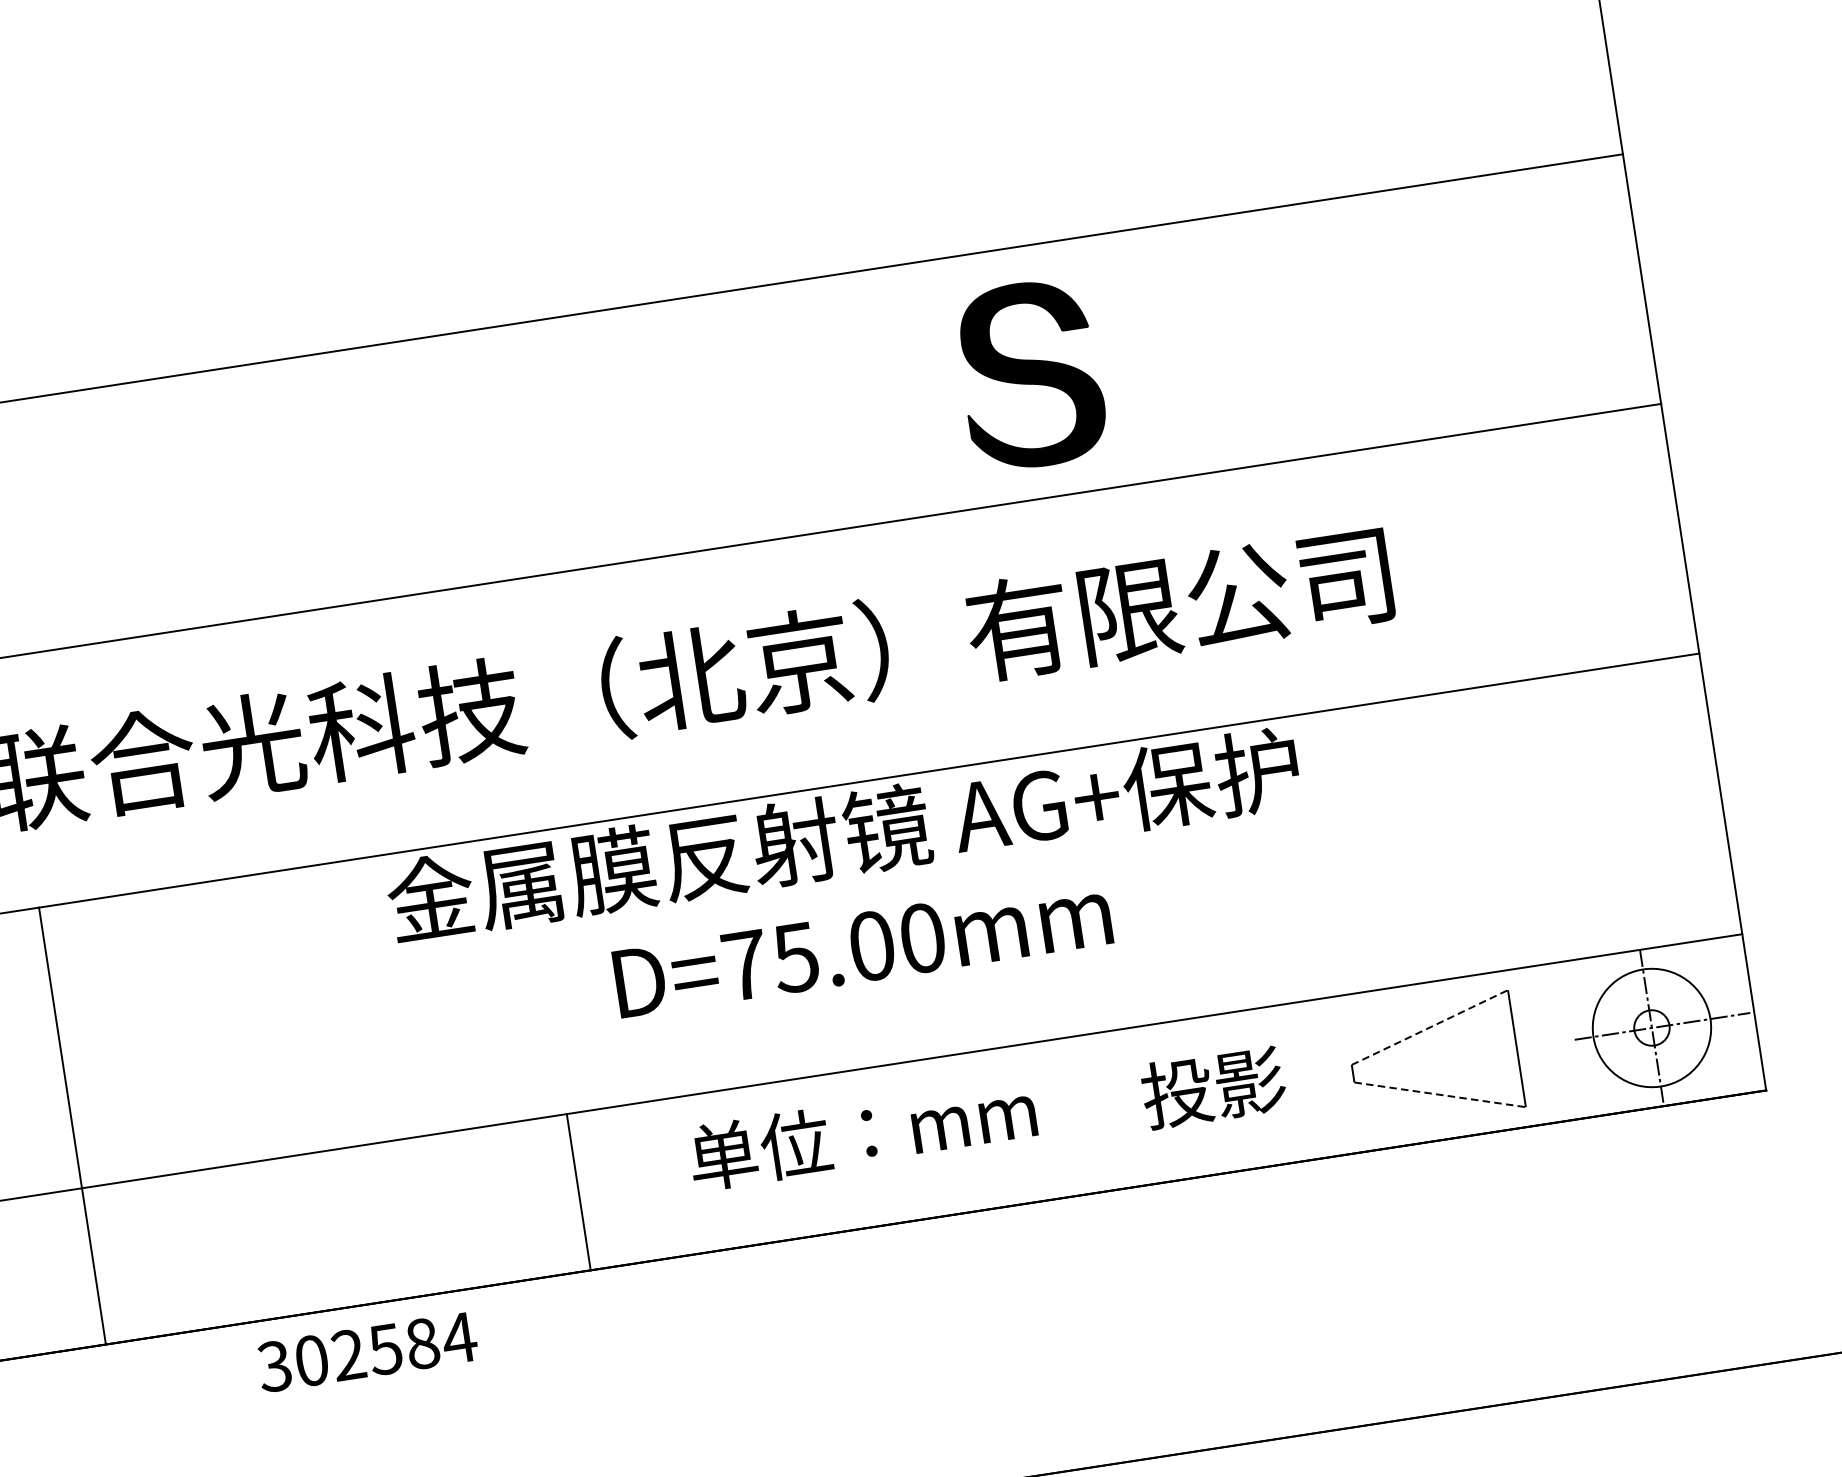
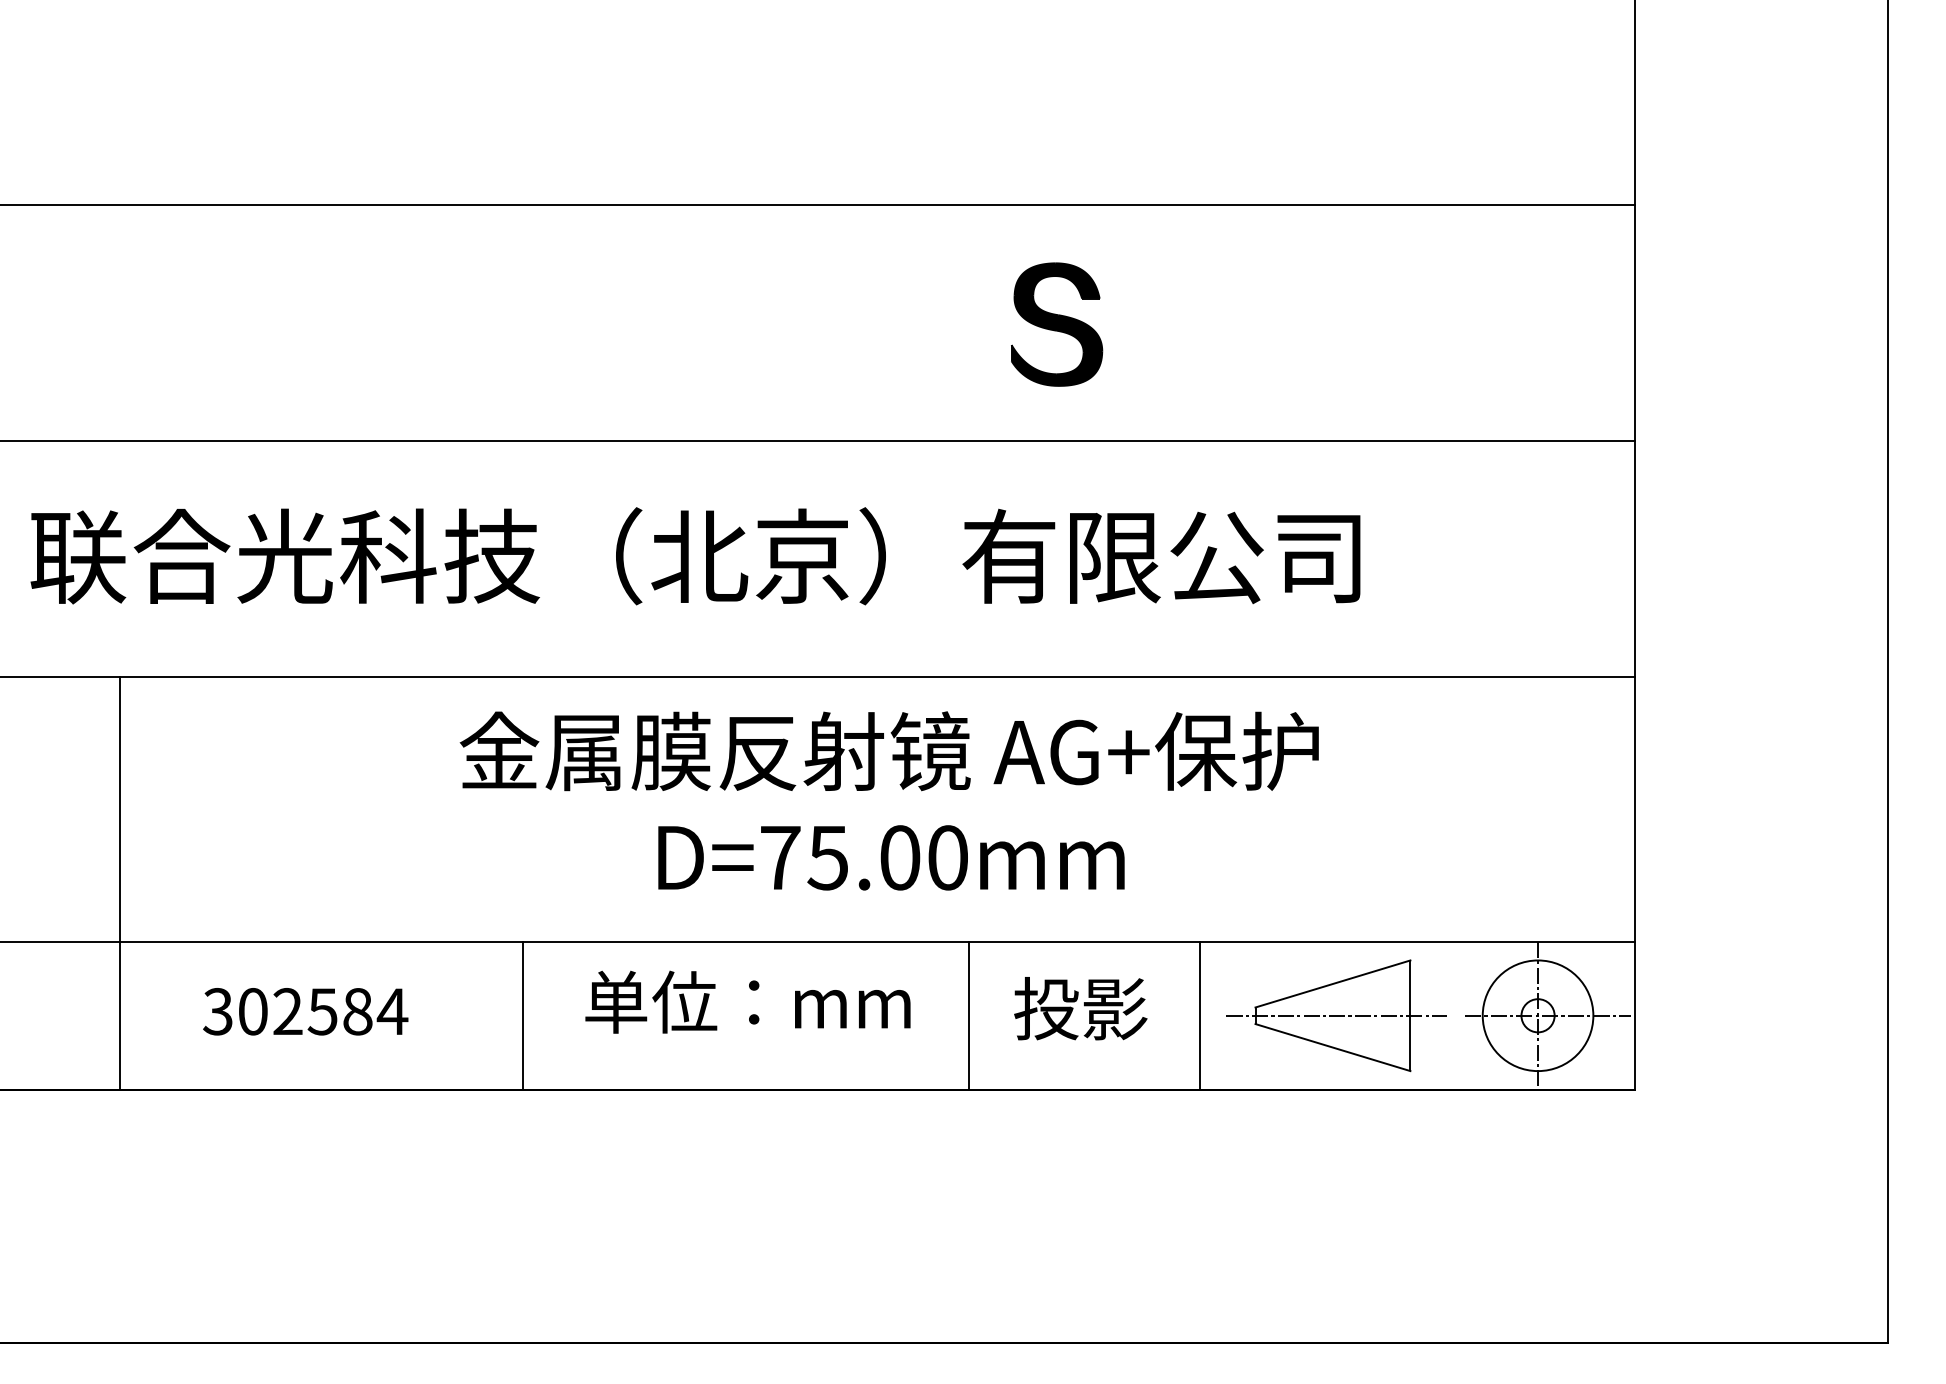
part: (1031, 374) -> (1057, 324), size x0.71
text: (850, 887) -> (888, 800), moved
line: (1429, 1027) -> (1332, 983), dashed -> solid
line: (1438, 1060) -> (1336, 1015), added
line: (1294, 1082) -> (1200, 1015), added
text: (1213, 1087) -> (1080, 1008), moved
line: (1439, 1094) -> (1332, 1047), dashed -> solid
line: (1050, 1119) -> (969, 1015), added
line: (72, 1125) -> (120, 882), moved
text: (862, 1133) -> (747, 1001), moved
text: (367, 1352) -> (305, 1011), moved

